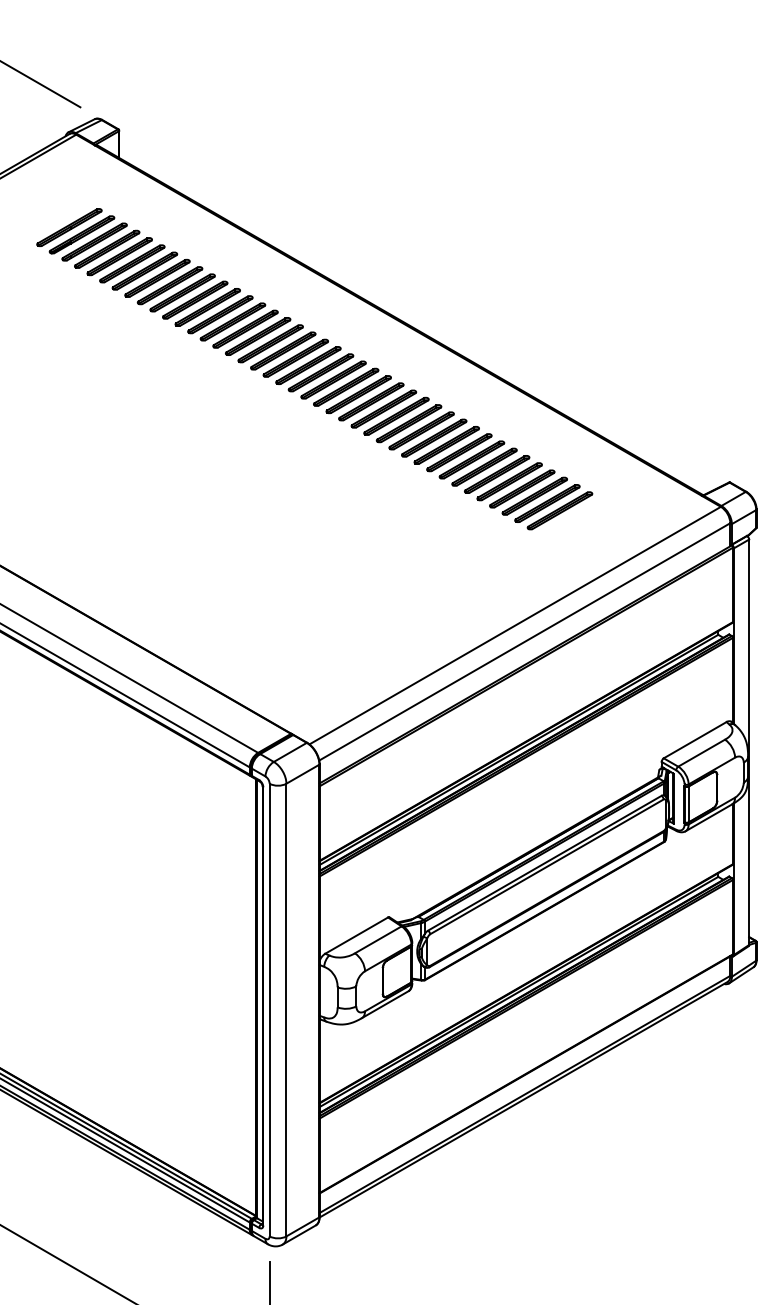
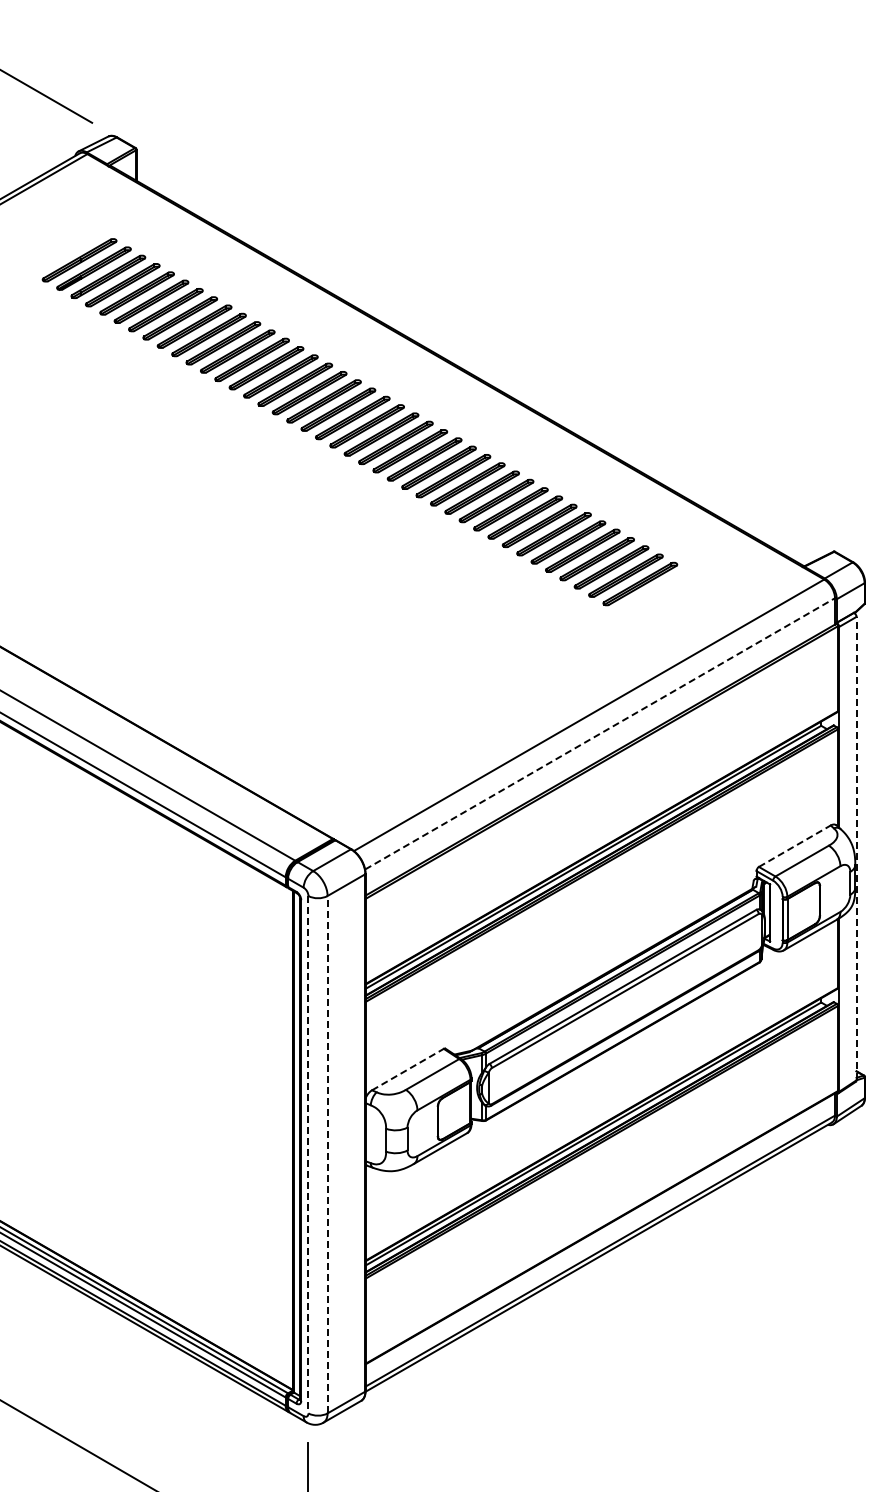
line: (525, 641) -> (600, 733), solid -> dashed
line: (695, 739) -> (795, 845), solid -> dashed
line: (749, 742) -> (856, 848), solid -> dashed
line: (357, 935) -> (408, 1069), solid -> dashed
line: (269, 1009) -> (308, 1154), solid -> dashed
line: (286, 1009) -> (327, 1154), solid -> dashed

